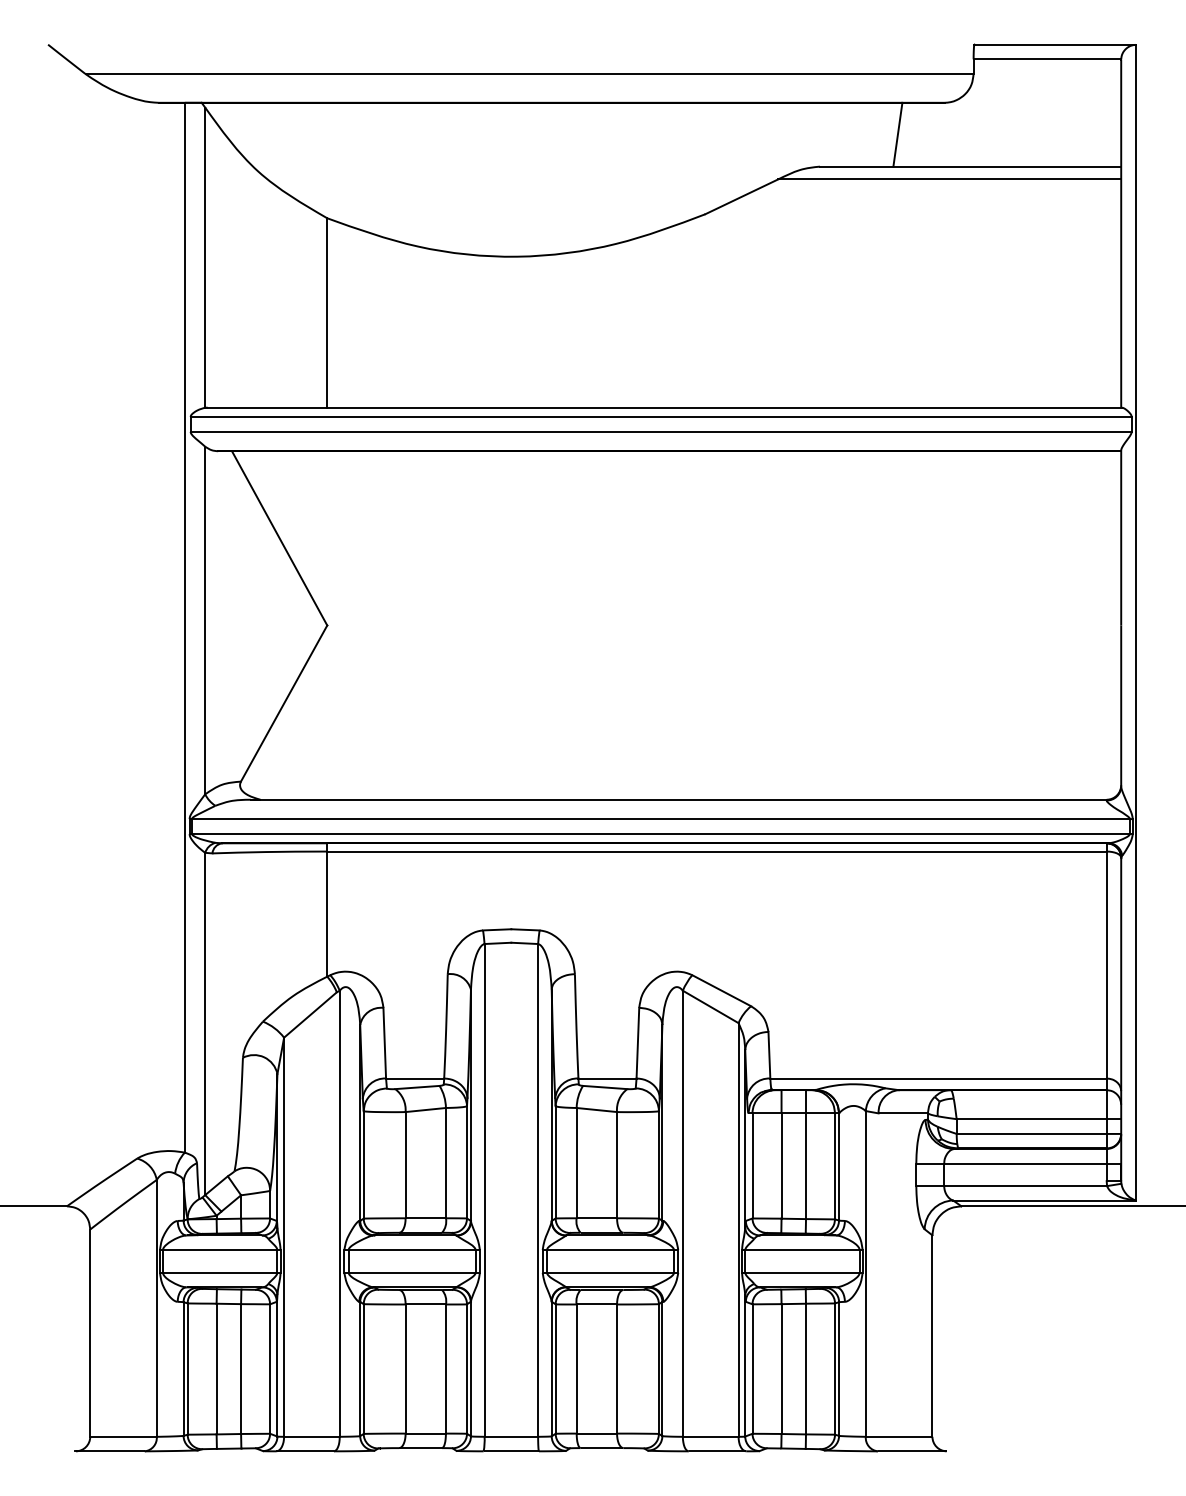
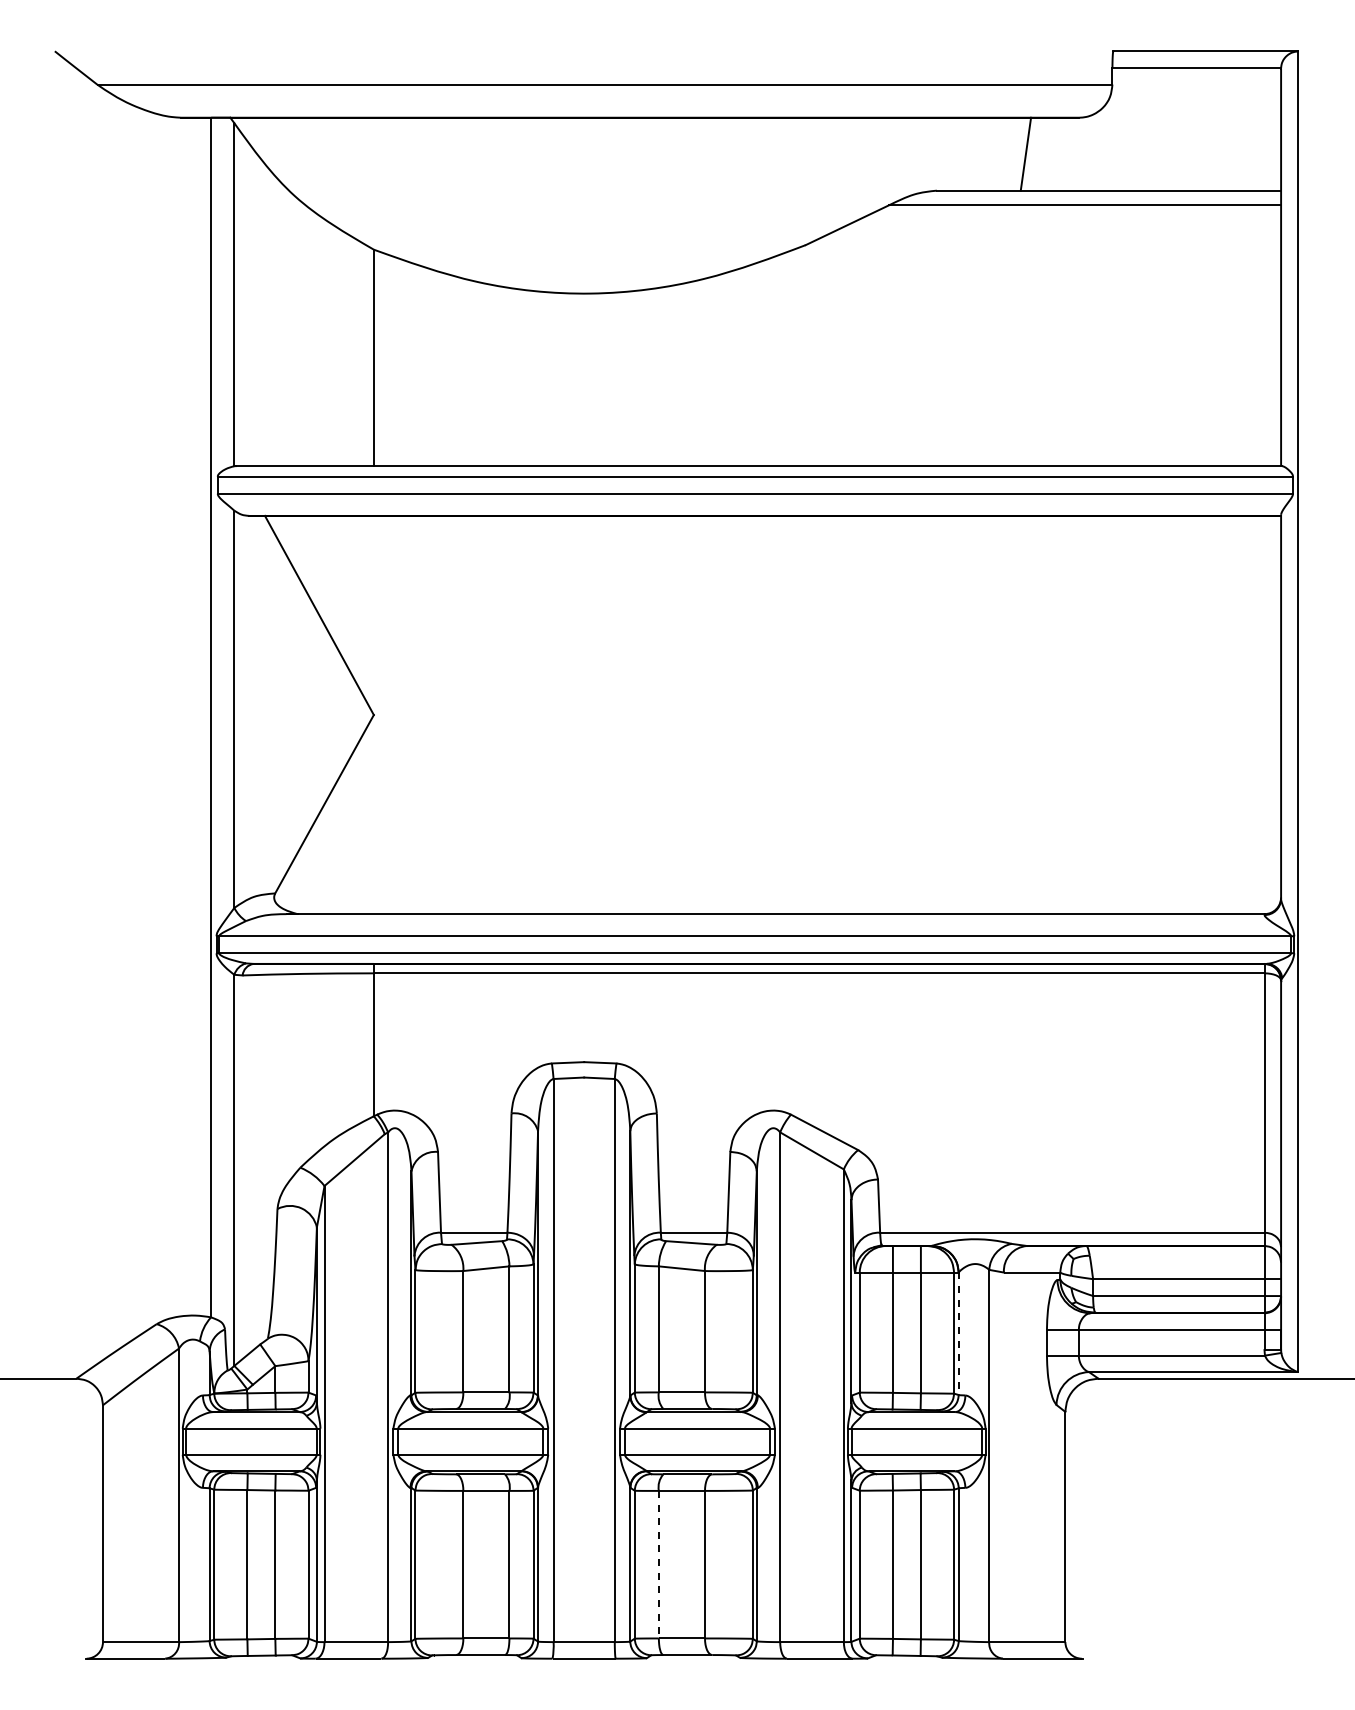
line: (838, 1167) -> (958, 1334), solid -> dashed
line: (576, 1368) -> (658, 1564), solid -> dashed

